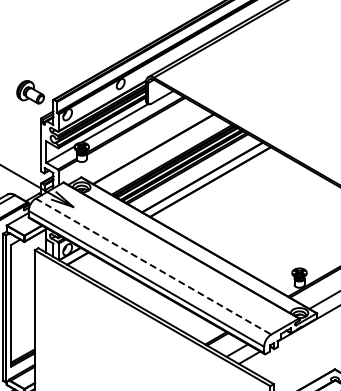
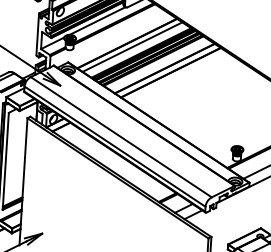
line: (160, 153) -> (132, 47), added
line: (153, 266) -> (121, 137), dashed -> solid

